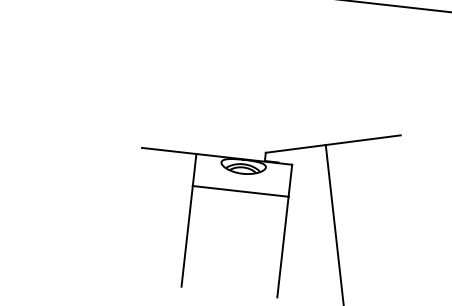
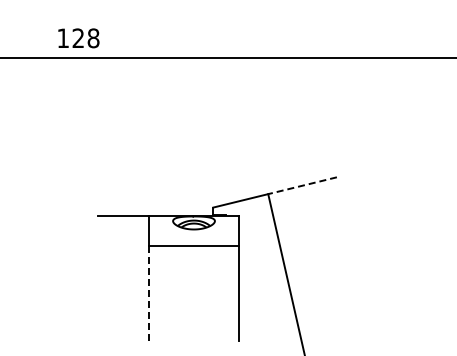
line: (363, 139) -> (302, 185), solid -> dashed
line: (186, 236) -> (148, 293), solid -> dashed

